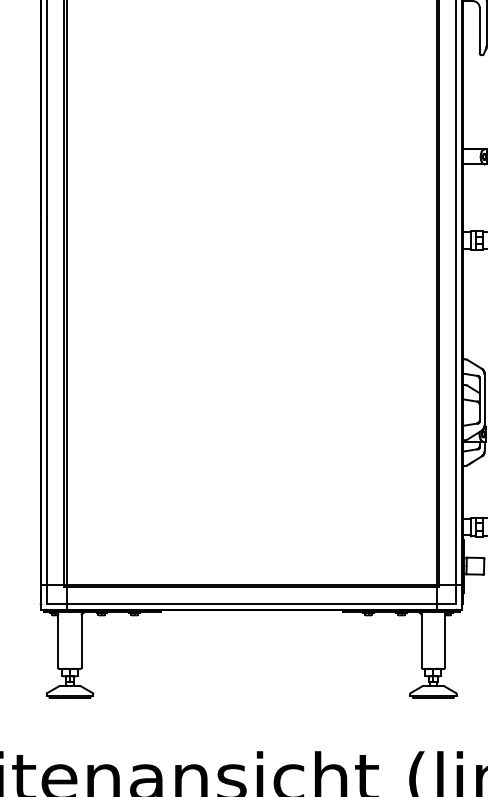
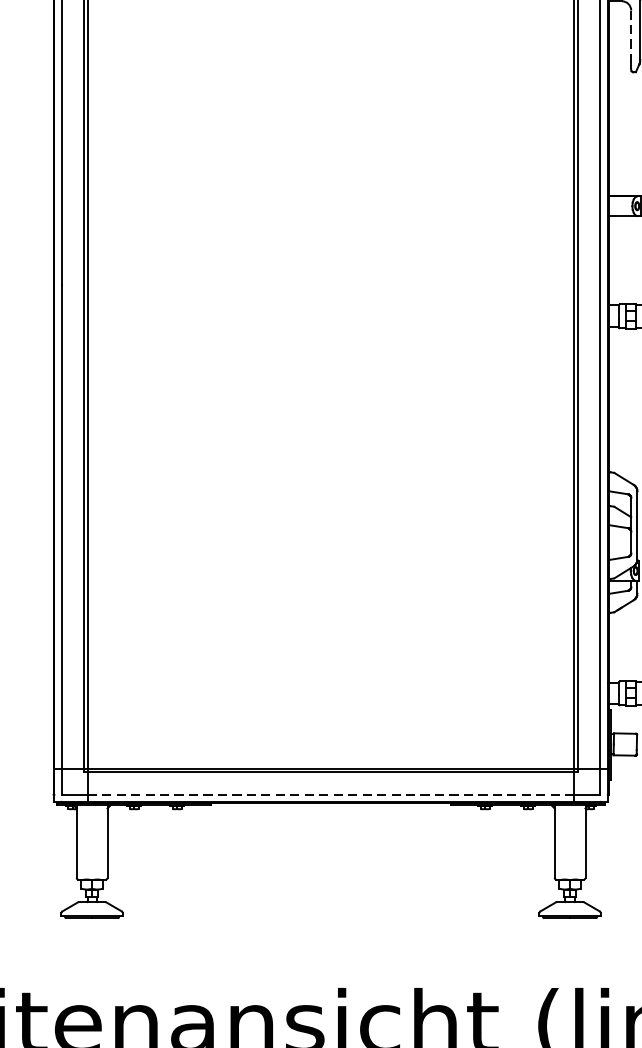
line: (479, 27) -> (630, 36), solid -> dashed
line: (252, 604) -> (332, 794), solid -> dashed

